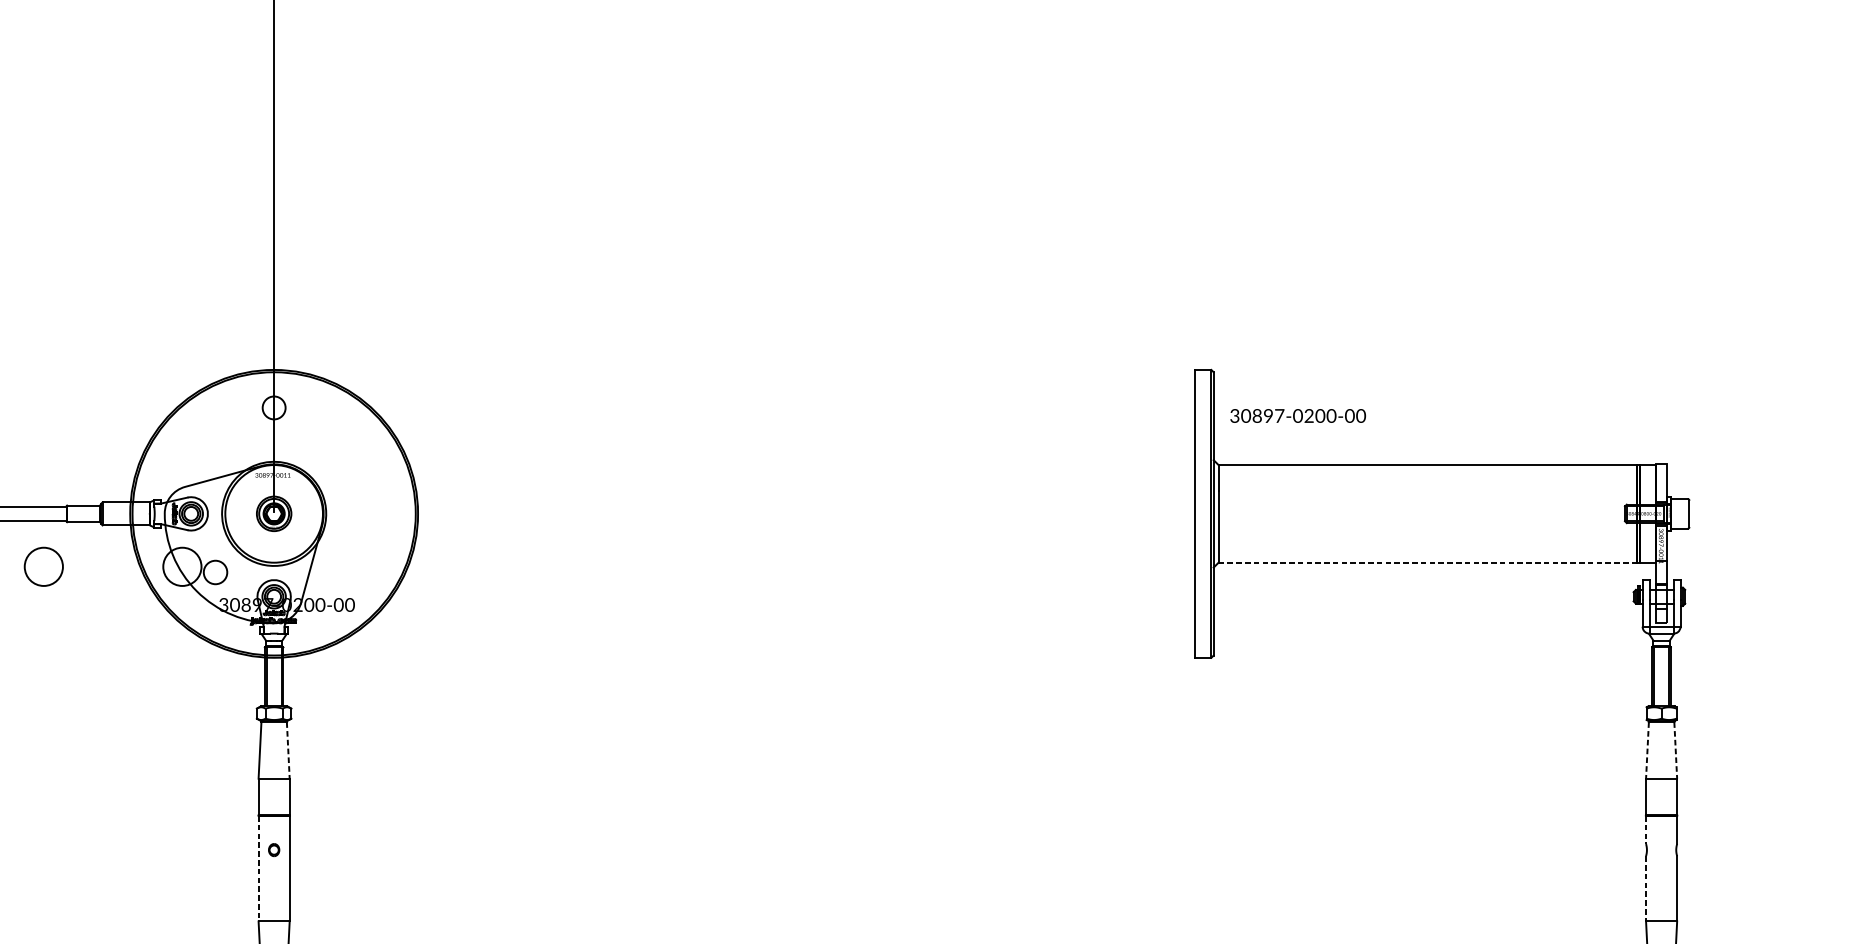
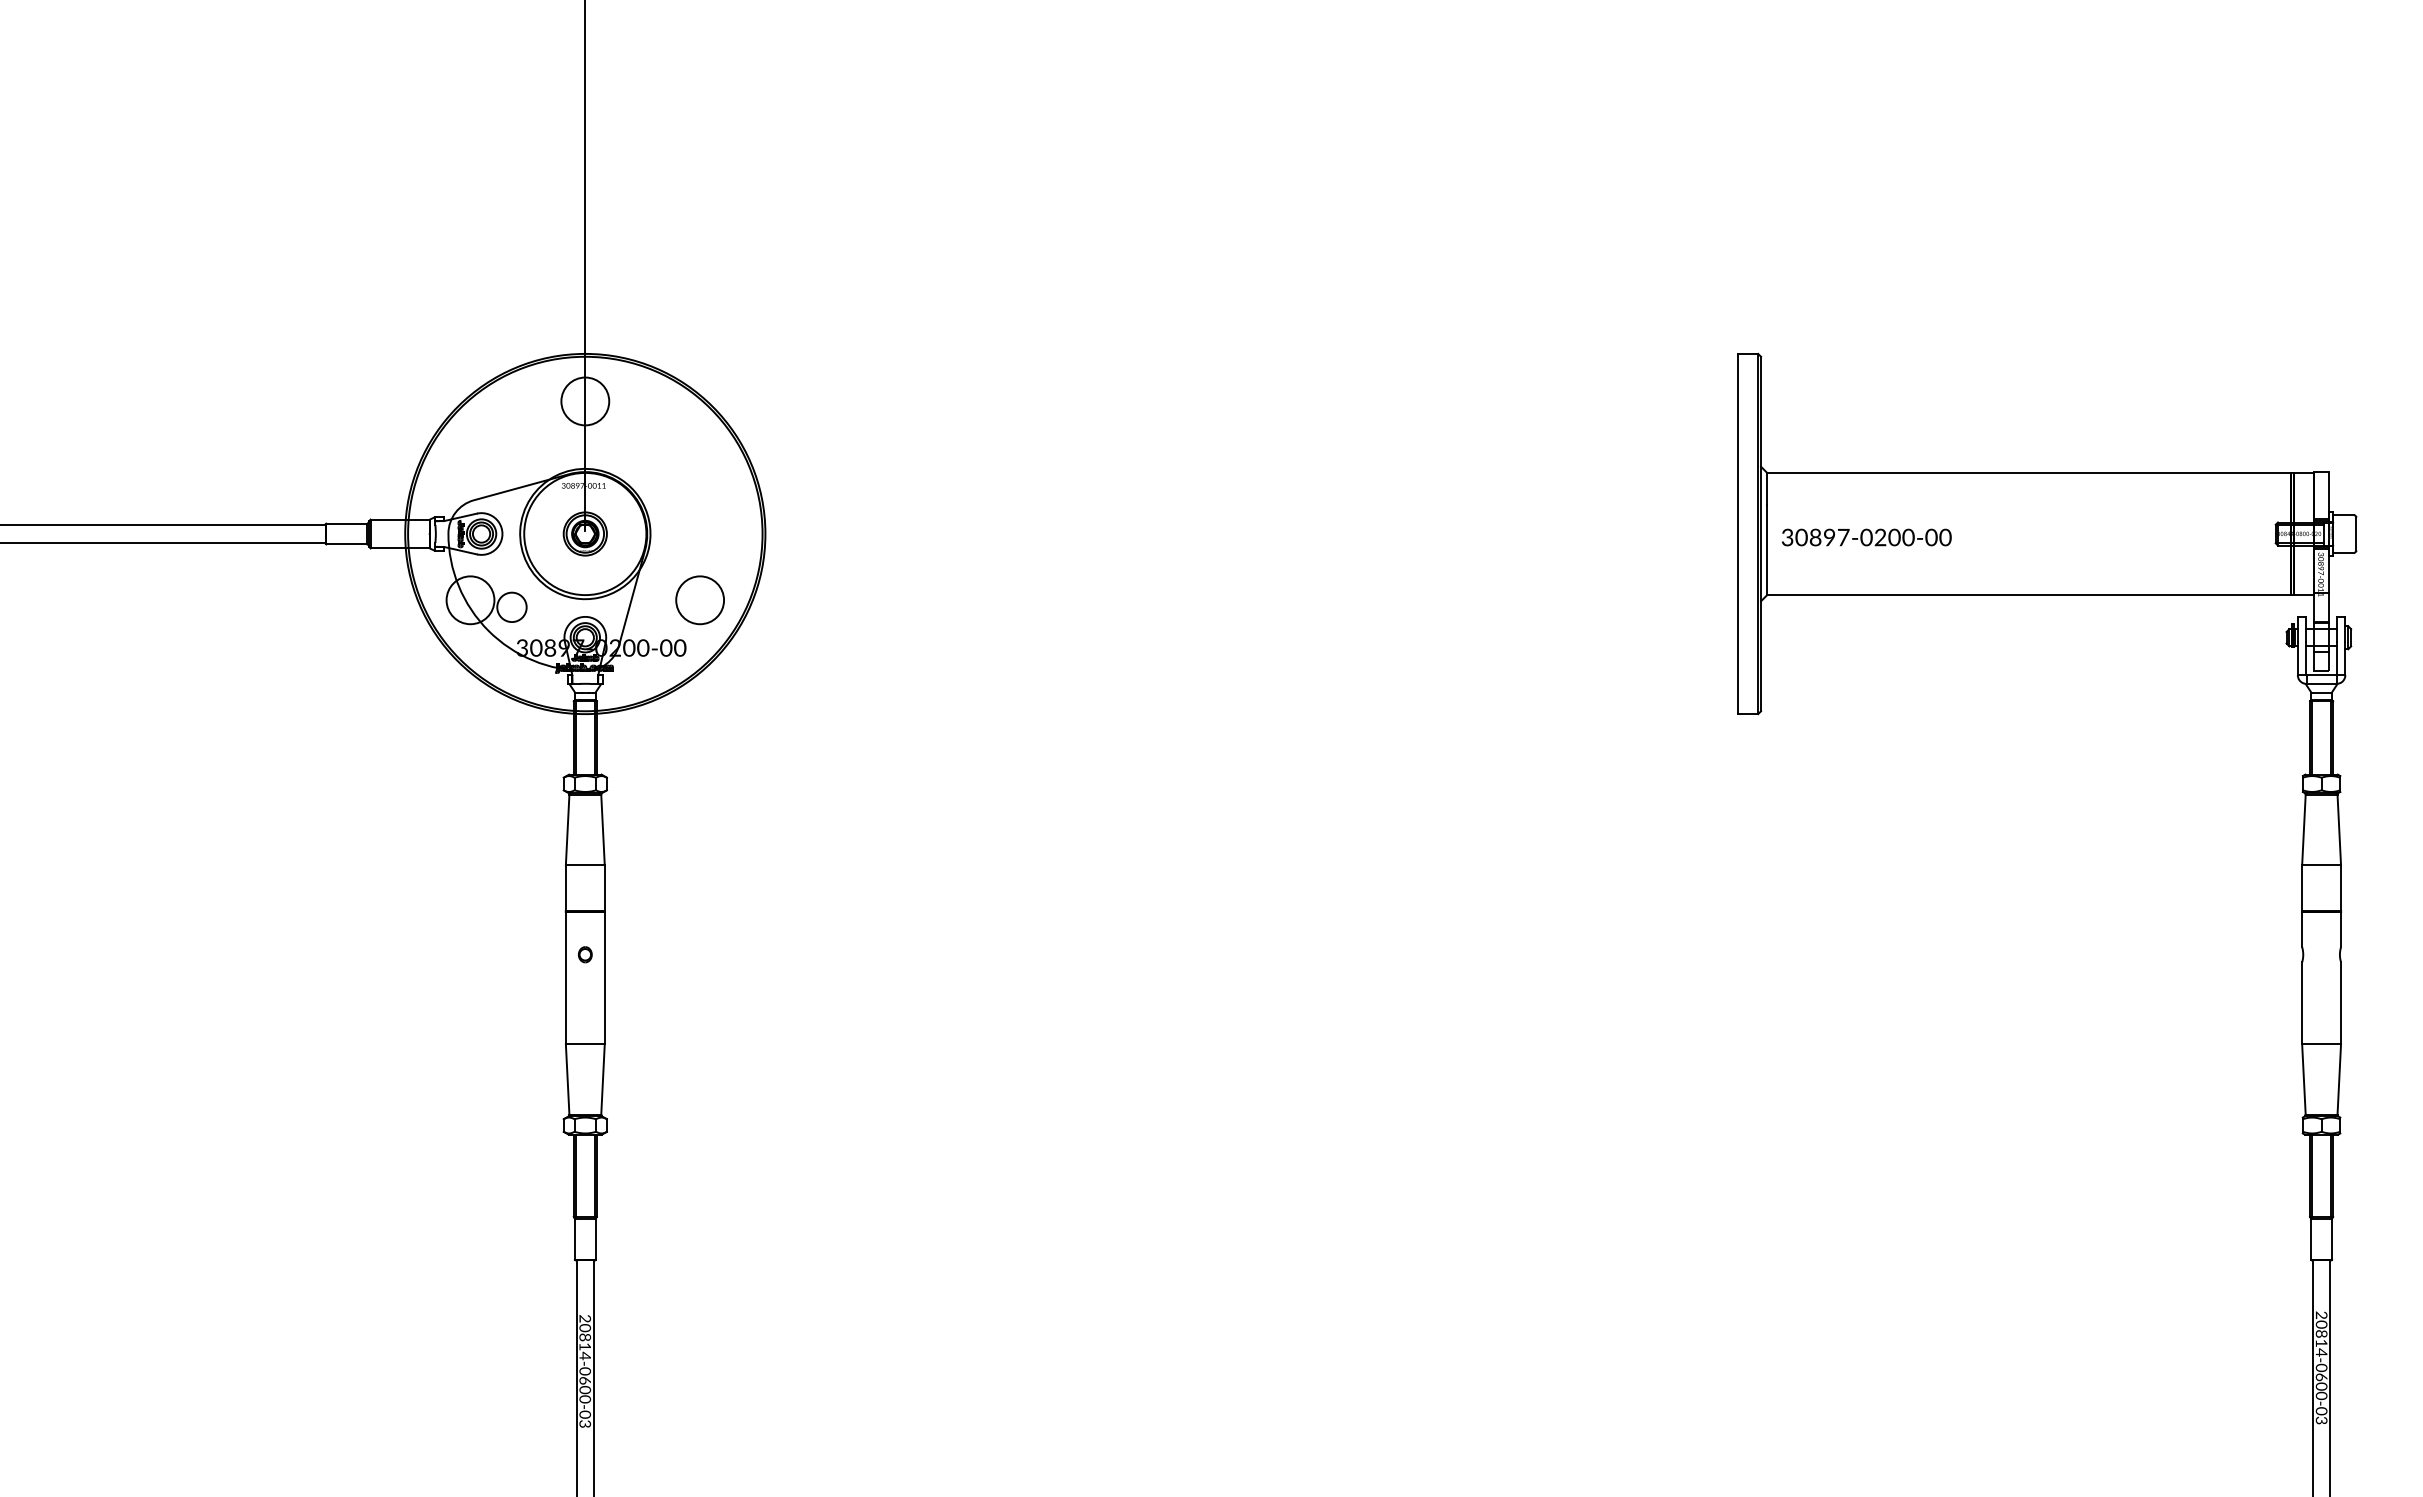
circle: (274, 407) -> (585, 401), size x1.67
text: (1297, 415) -> (1866, 537), moved
line: (1428, 563) -> (2029, 595), dashed -> solid
circle: (43, 567) -> (699, 600), moved
line: (288, 750) -> (603, 830), dashed -> solid
line: (1647, 750) -> (2303, 830), dashed -> solid
line: (1675, 750) -> (2339, 830), dashed -> solid
line: (1646, 829) -> (2302, 929), dashed -> solid
line: (258, 869) -> (565, 978), dashed -> solid
line: (1646, 889) -> (2302, 1003), dashed -> solid

